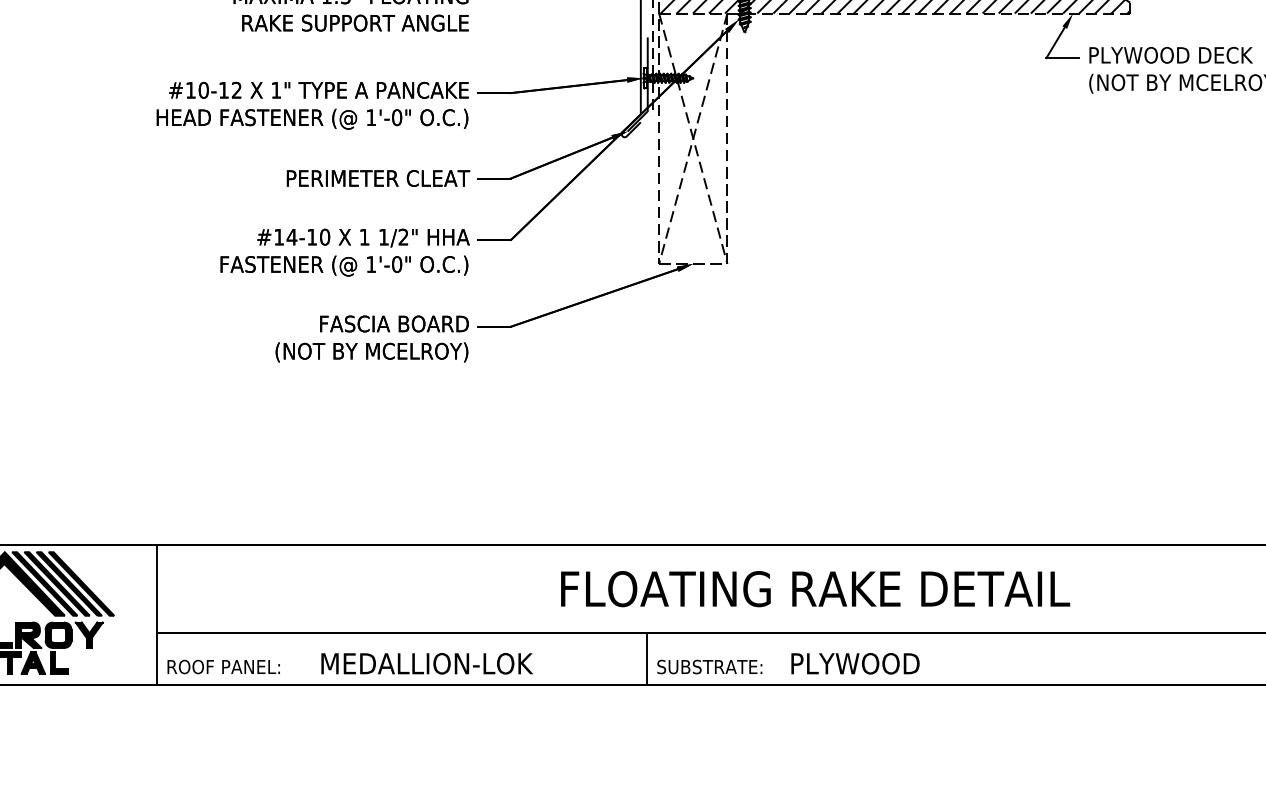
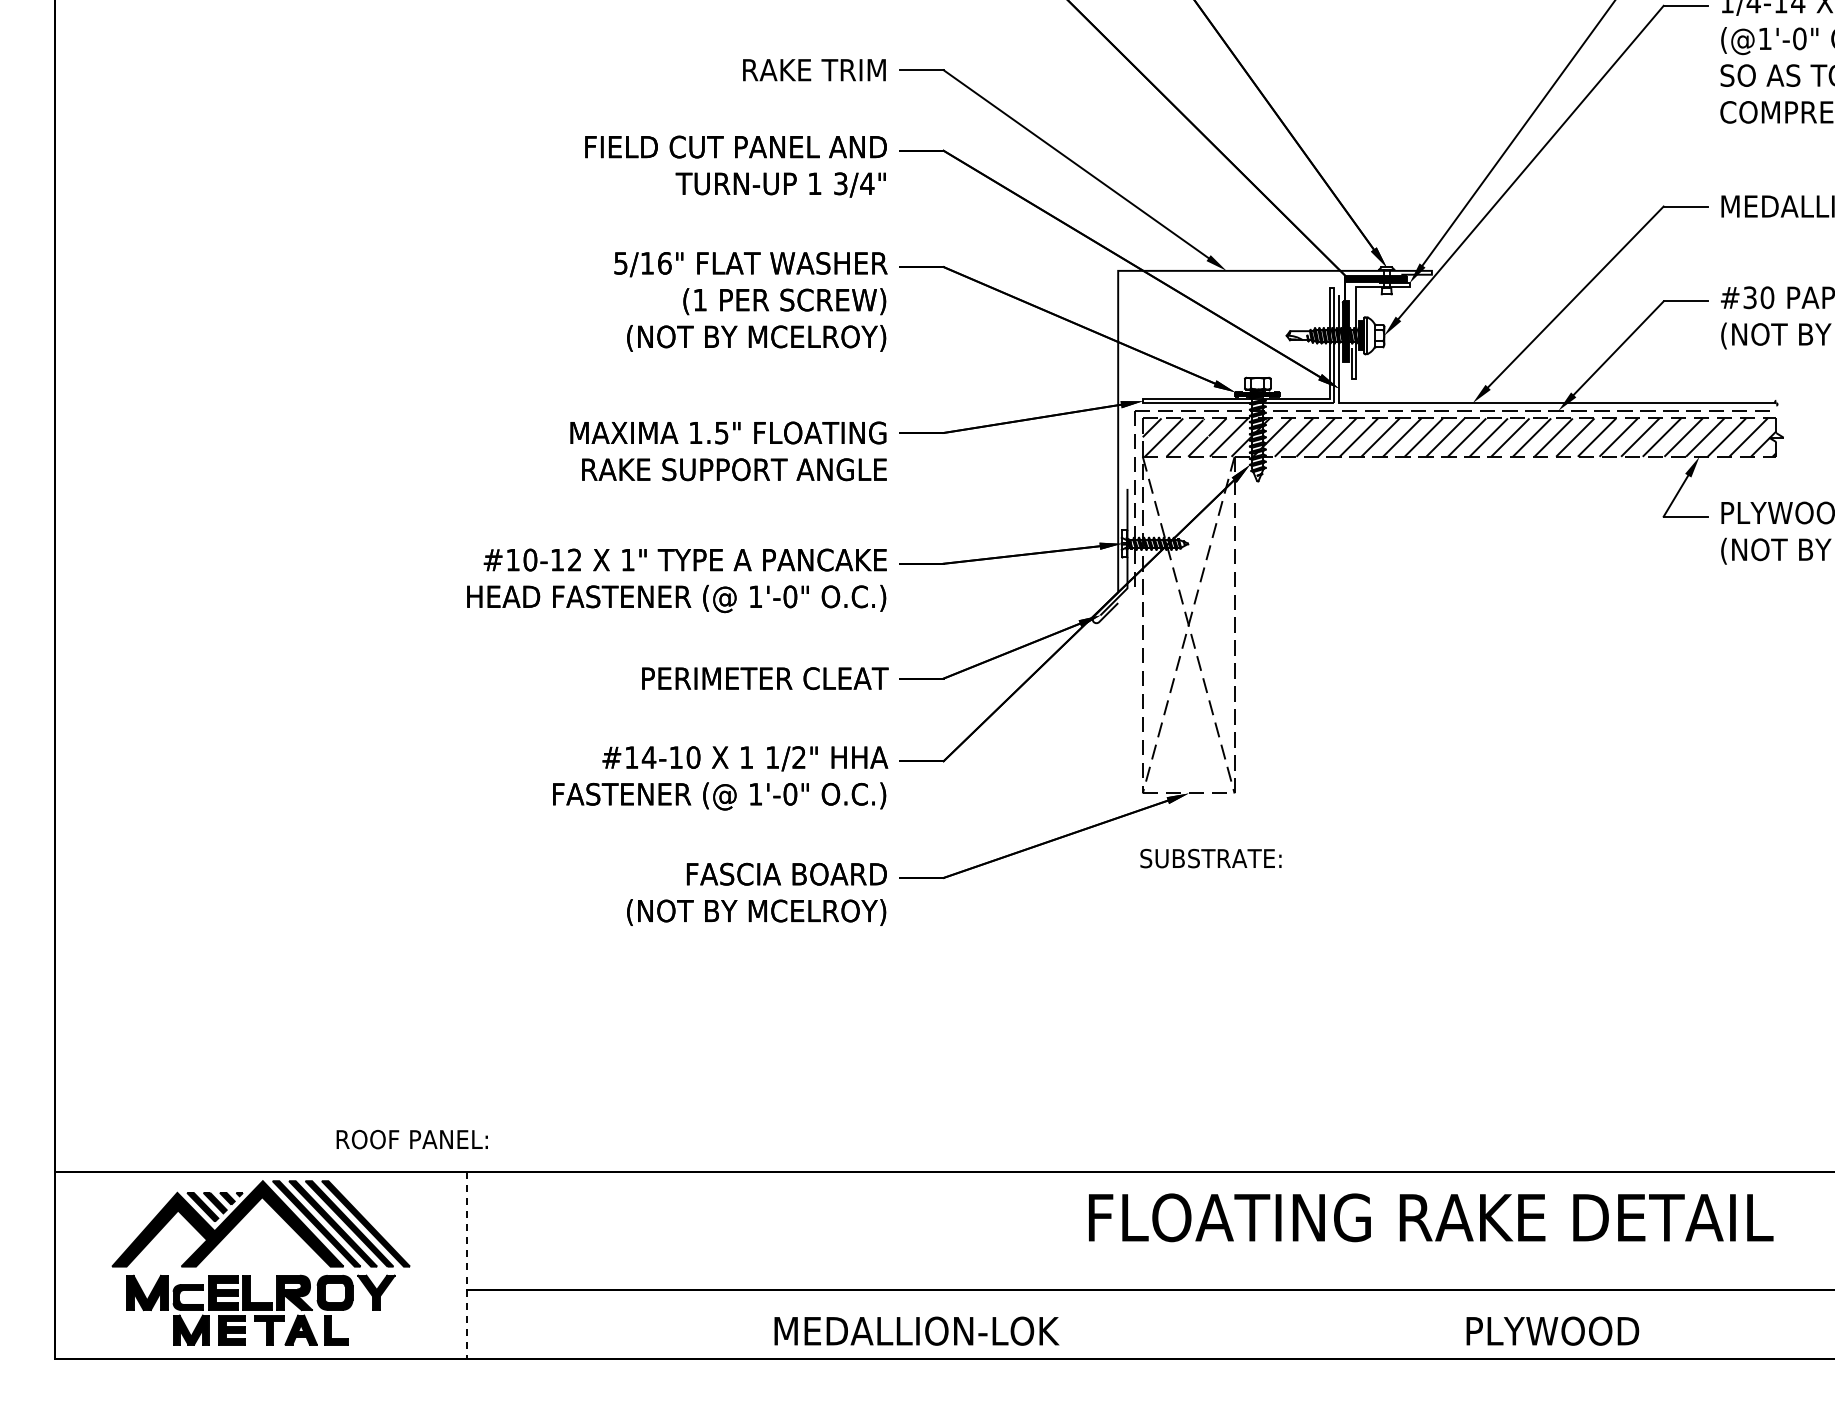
text: (815, 588) -> (1431, 1217), moved
line: (156, 614) -> (467, 1265), solid -> dashed
line: (647, 658) -> (1126, 1324), removed
text: (426, 663) -> (916, 1330), moved
text: (855, 663) -> (1552, 1330), moved
text: (223, 666) -> (411, 1139), moved
text: (709, 666) -> (1210, 858), moved

